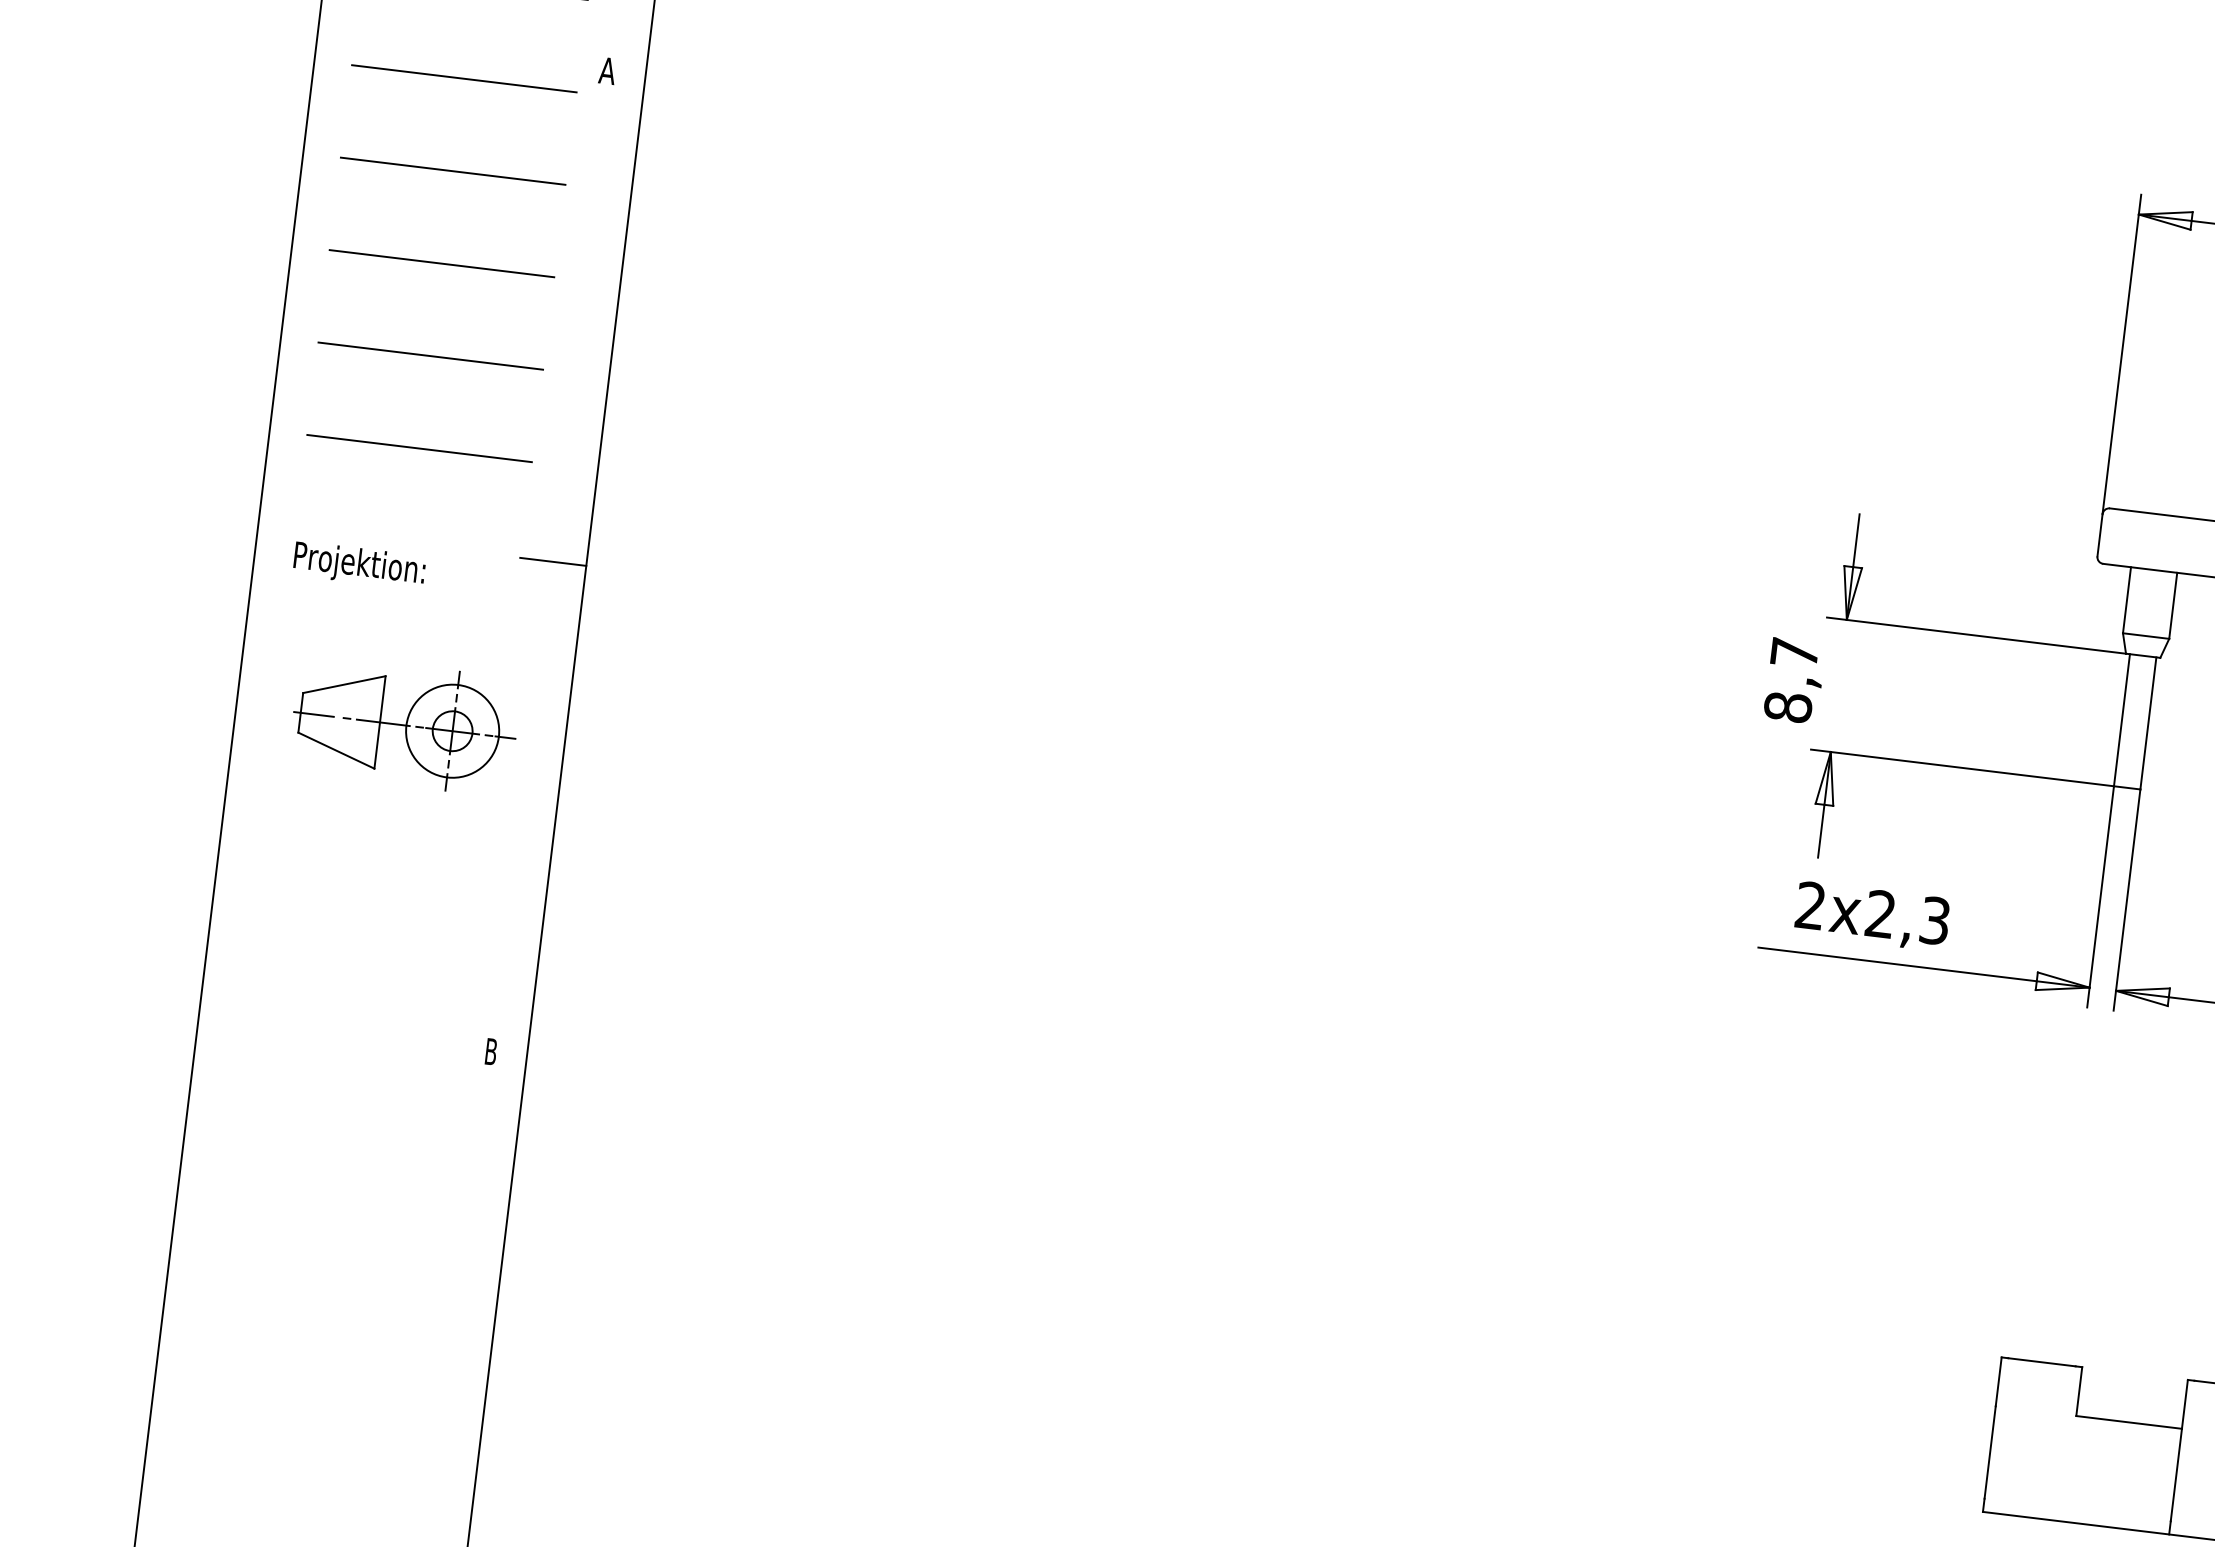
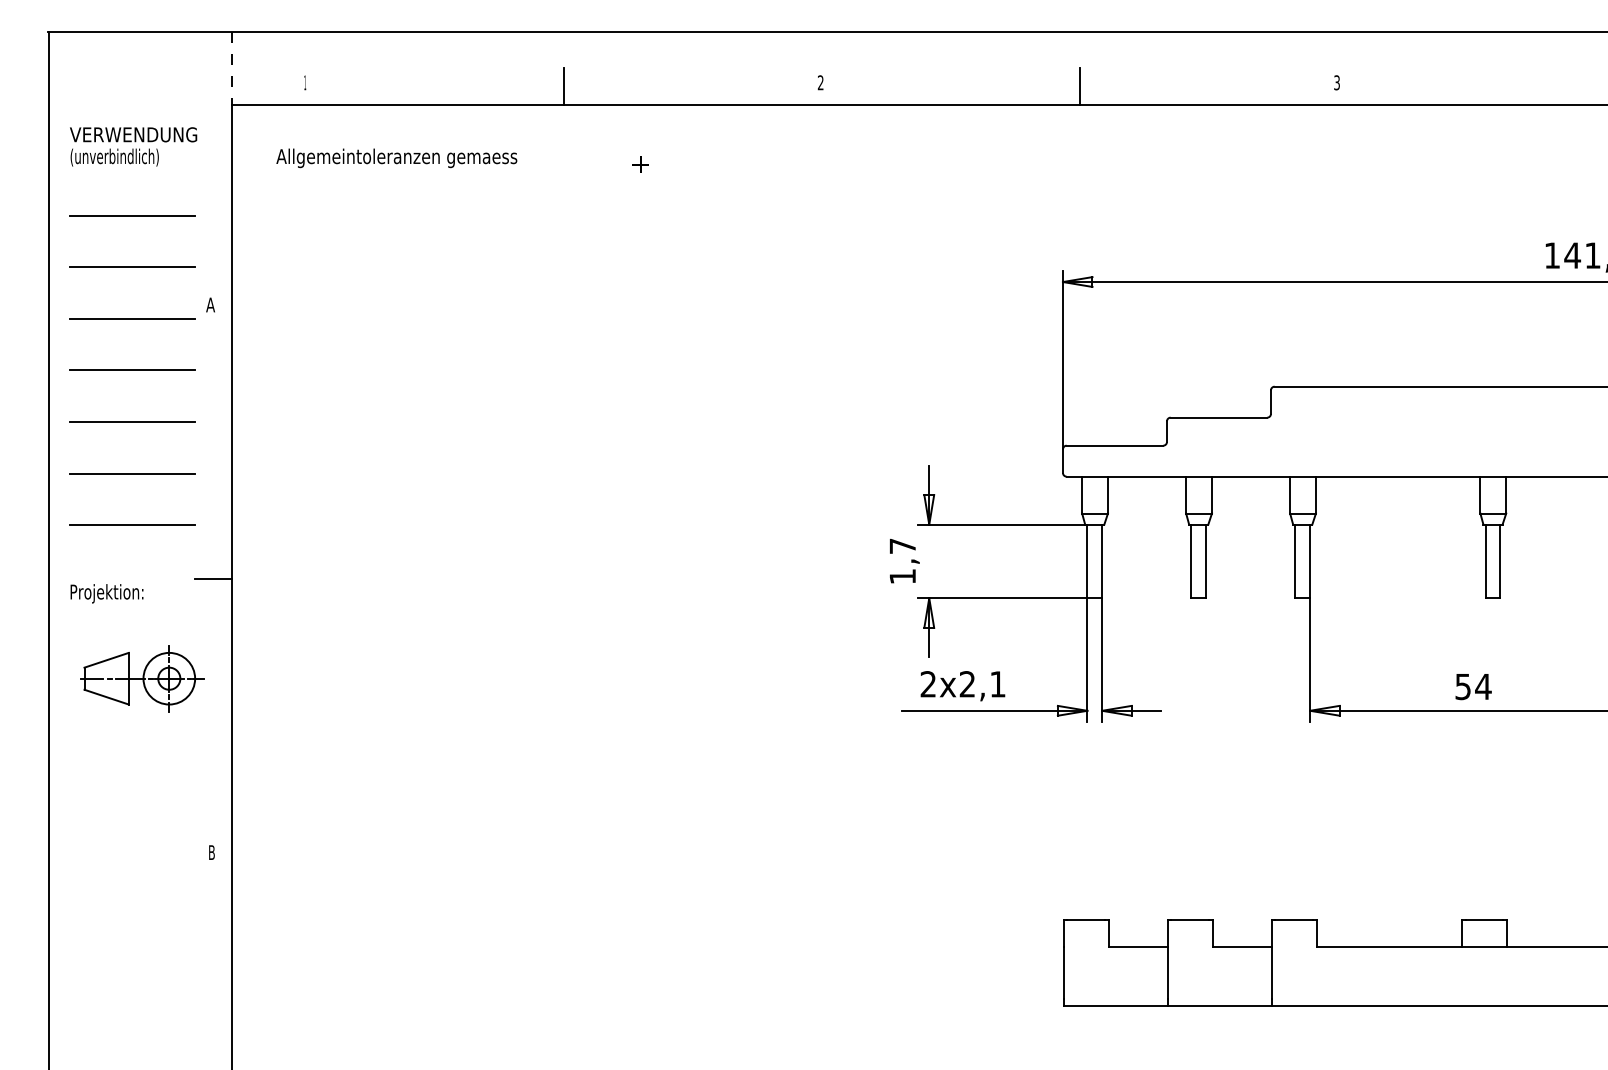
text: (1787, 707) -> (902, 576), 8,7 -> 1,7
text: (1934, 921) -> (997, 684), 2x2,3 -> 2x2,1

